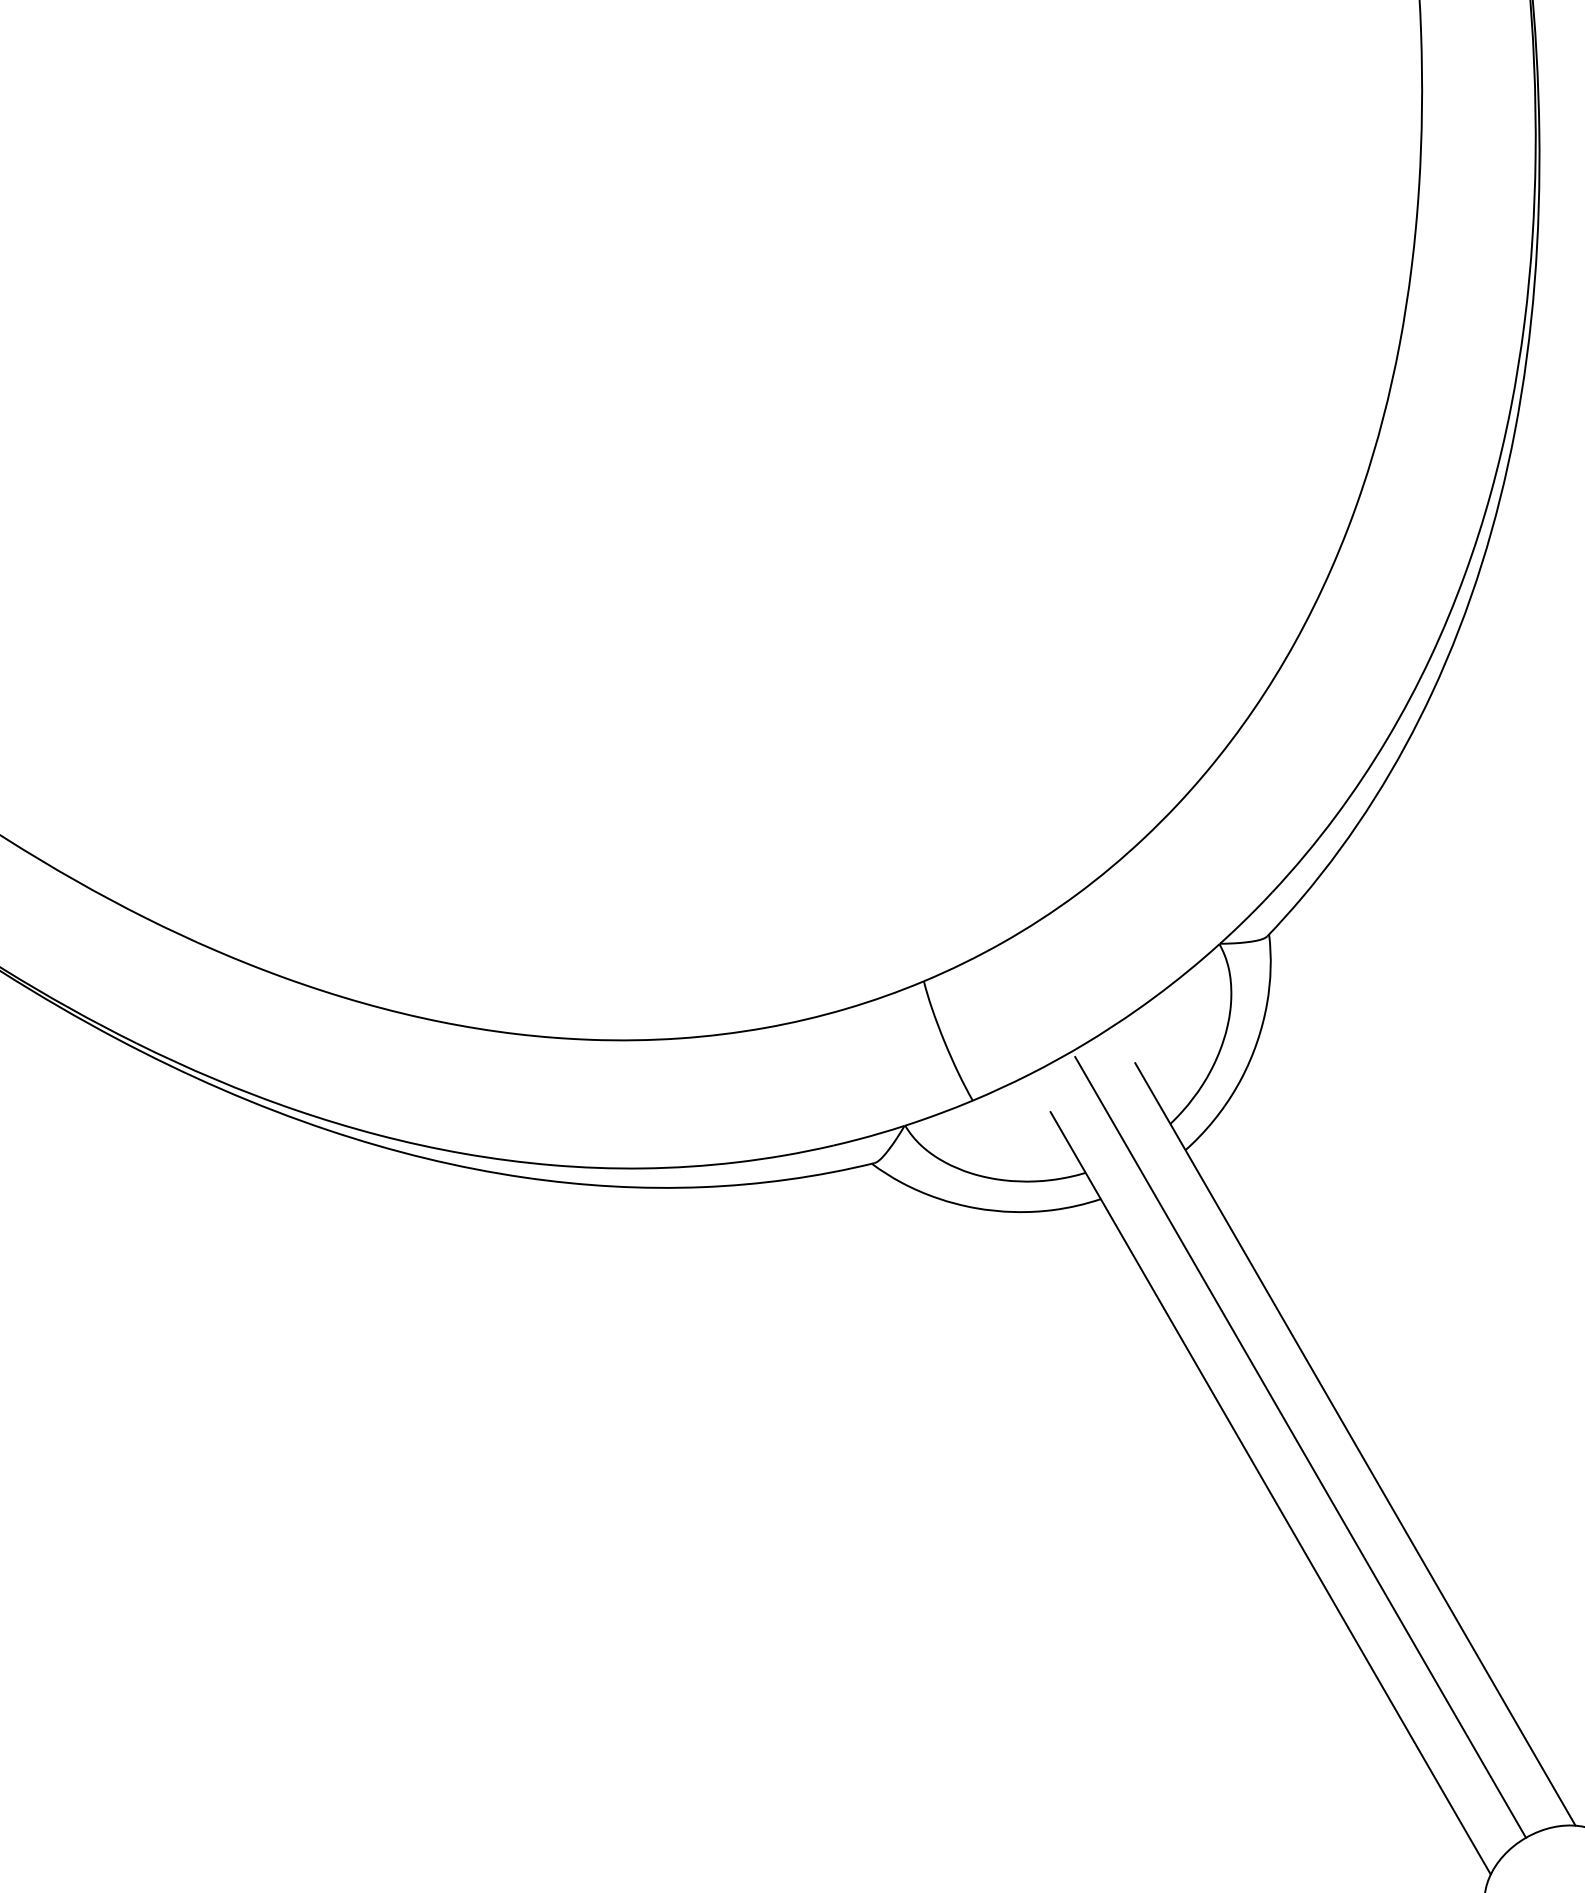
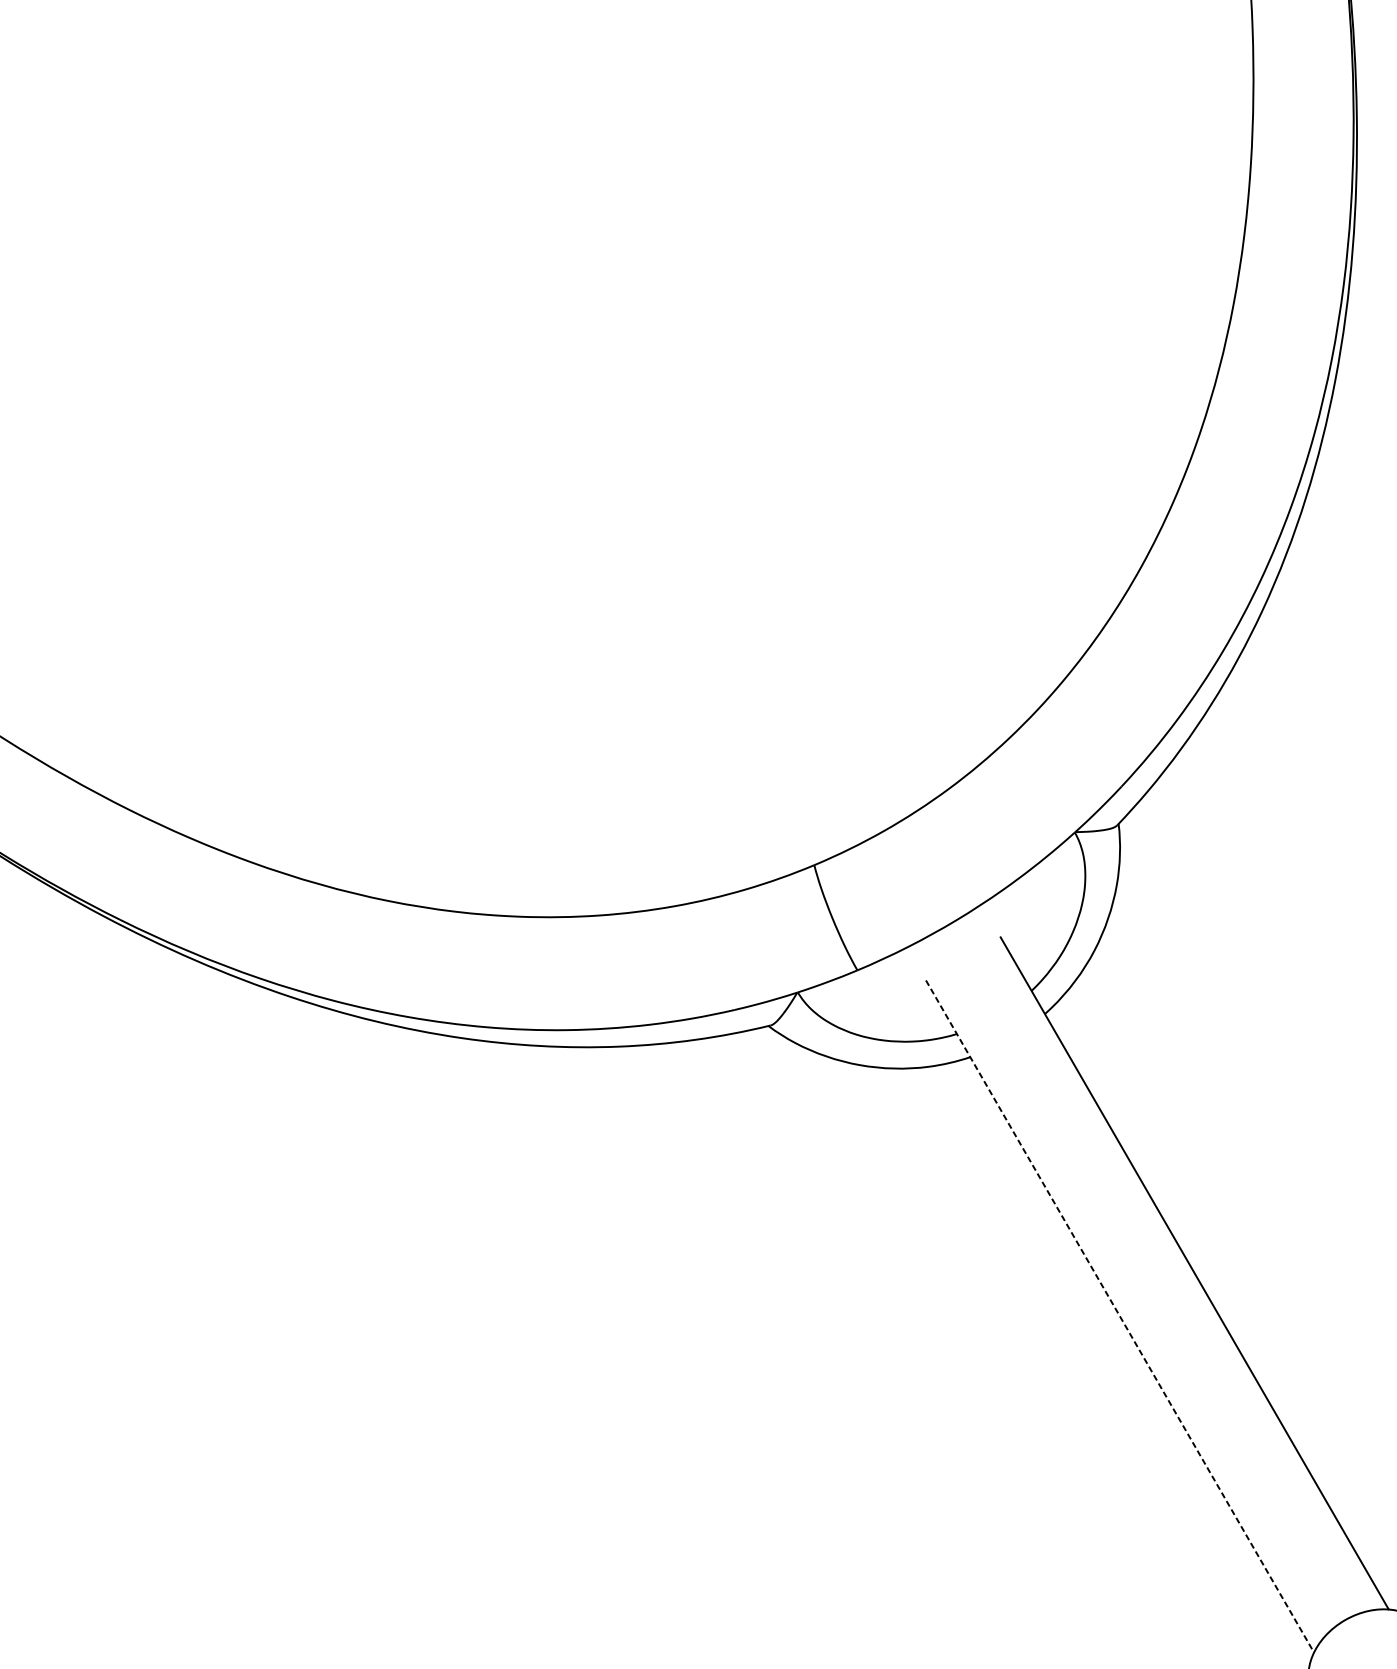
line: (1300, 1446) -> (1146, 1275), removed
line: (1270, 1493) -> (1119, 1316), solid -> dashed

